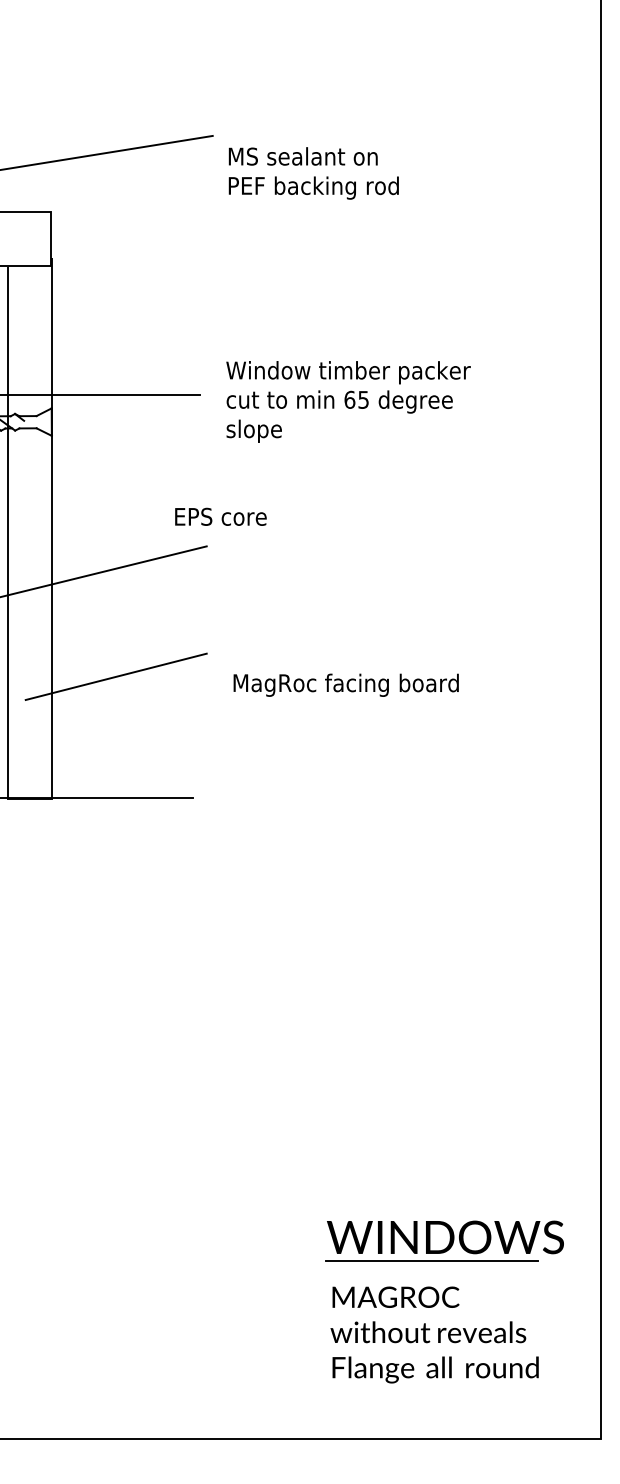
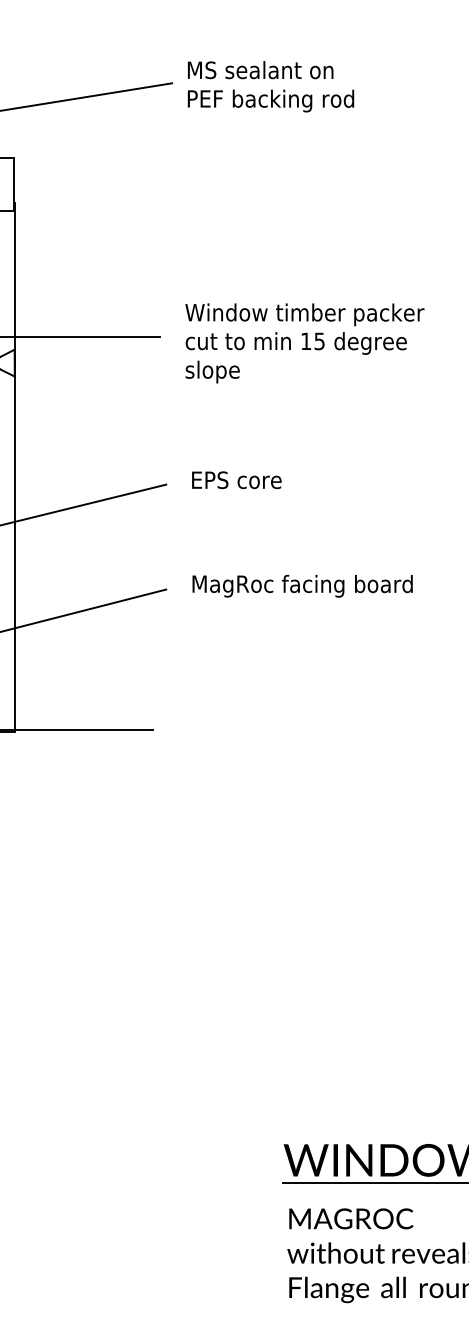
text: (313, 173) -> (270, 86), moved
text: (349, 399) -> (305, 341), 65 -> 15
text: (220, 516) -> (236, 479), moved
text: (345, 684) -> (301, 585), moved

